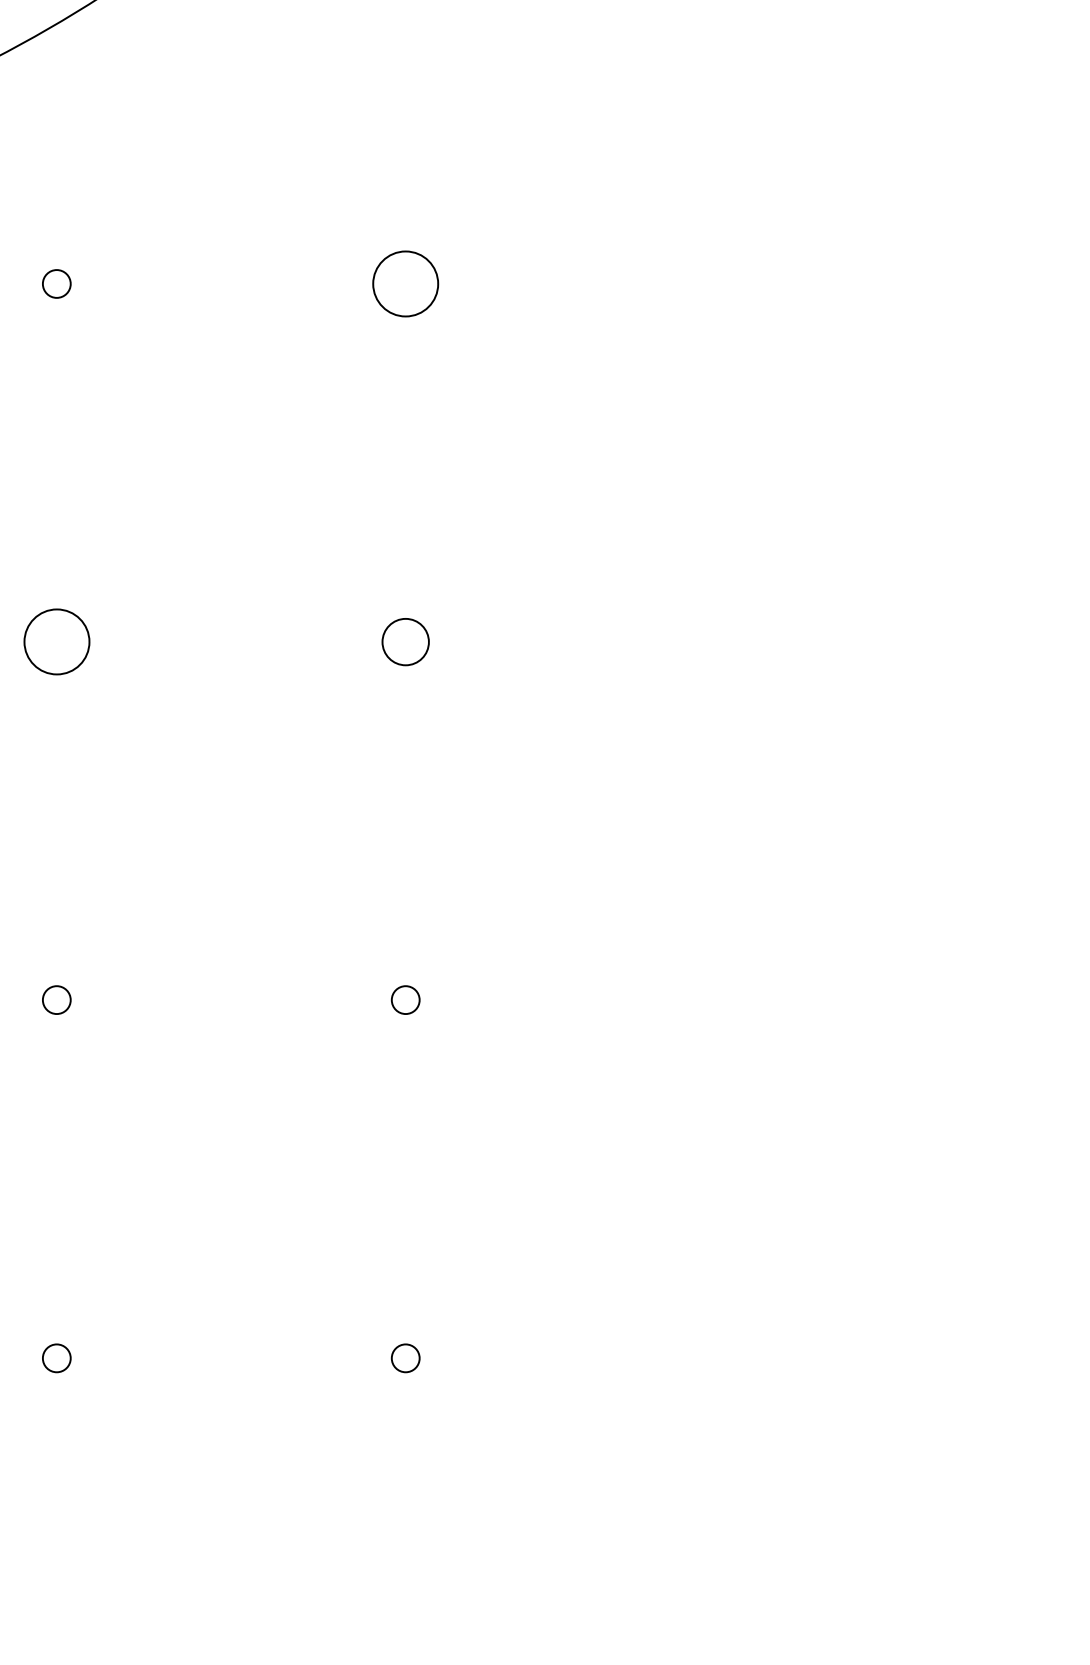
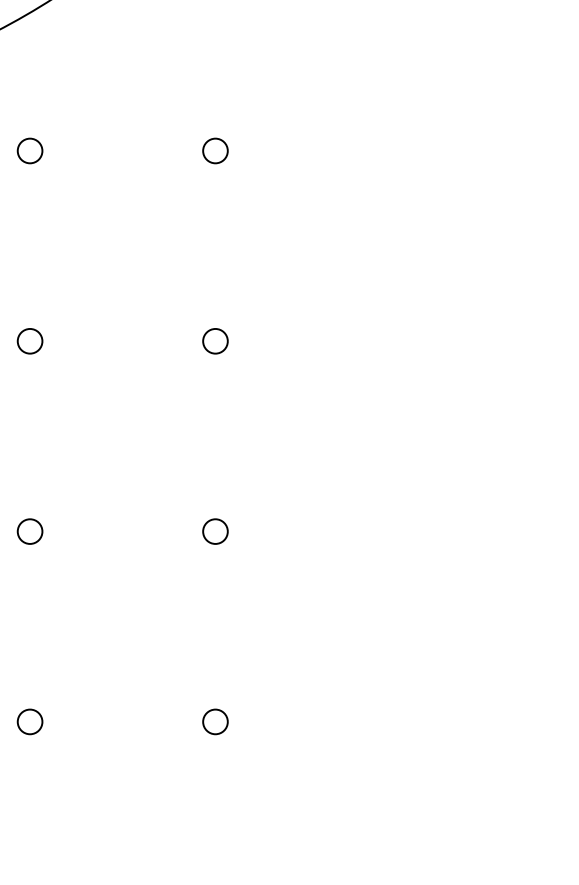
circle: (55, 283) -> (29, 150), size x1.67
circle: (405, 283) -> (215, 150), size x0.71
circle: (55, 642) -> (29, 341), size x0.71
circle: (55, 999) -> (29, 531), size x1.67
circle: (405, 999) -> (215, 531), size x1.67
circle: (55, 1357) -> (29, 721), size x1.67
circle: (405, 1357) -> (215, 721), size x1.67

